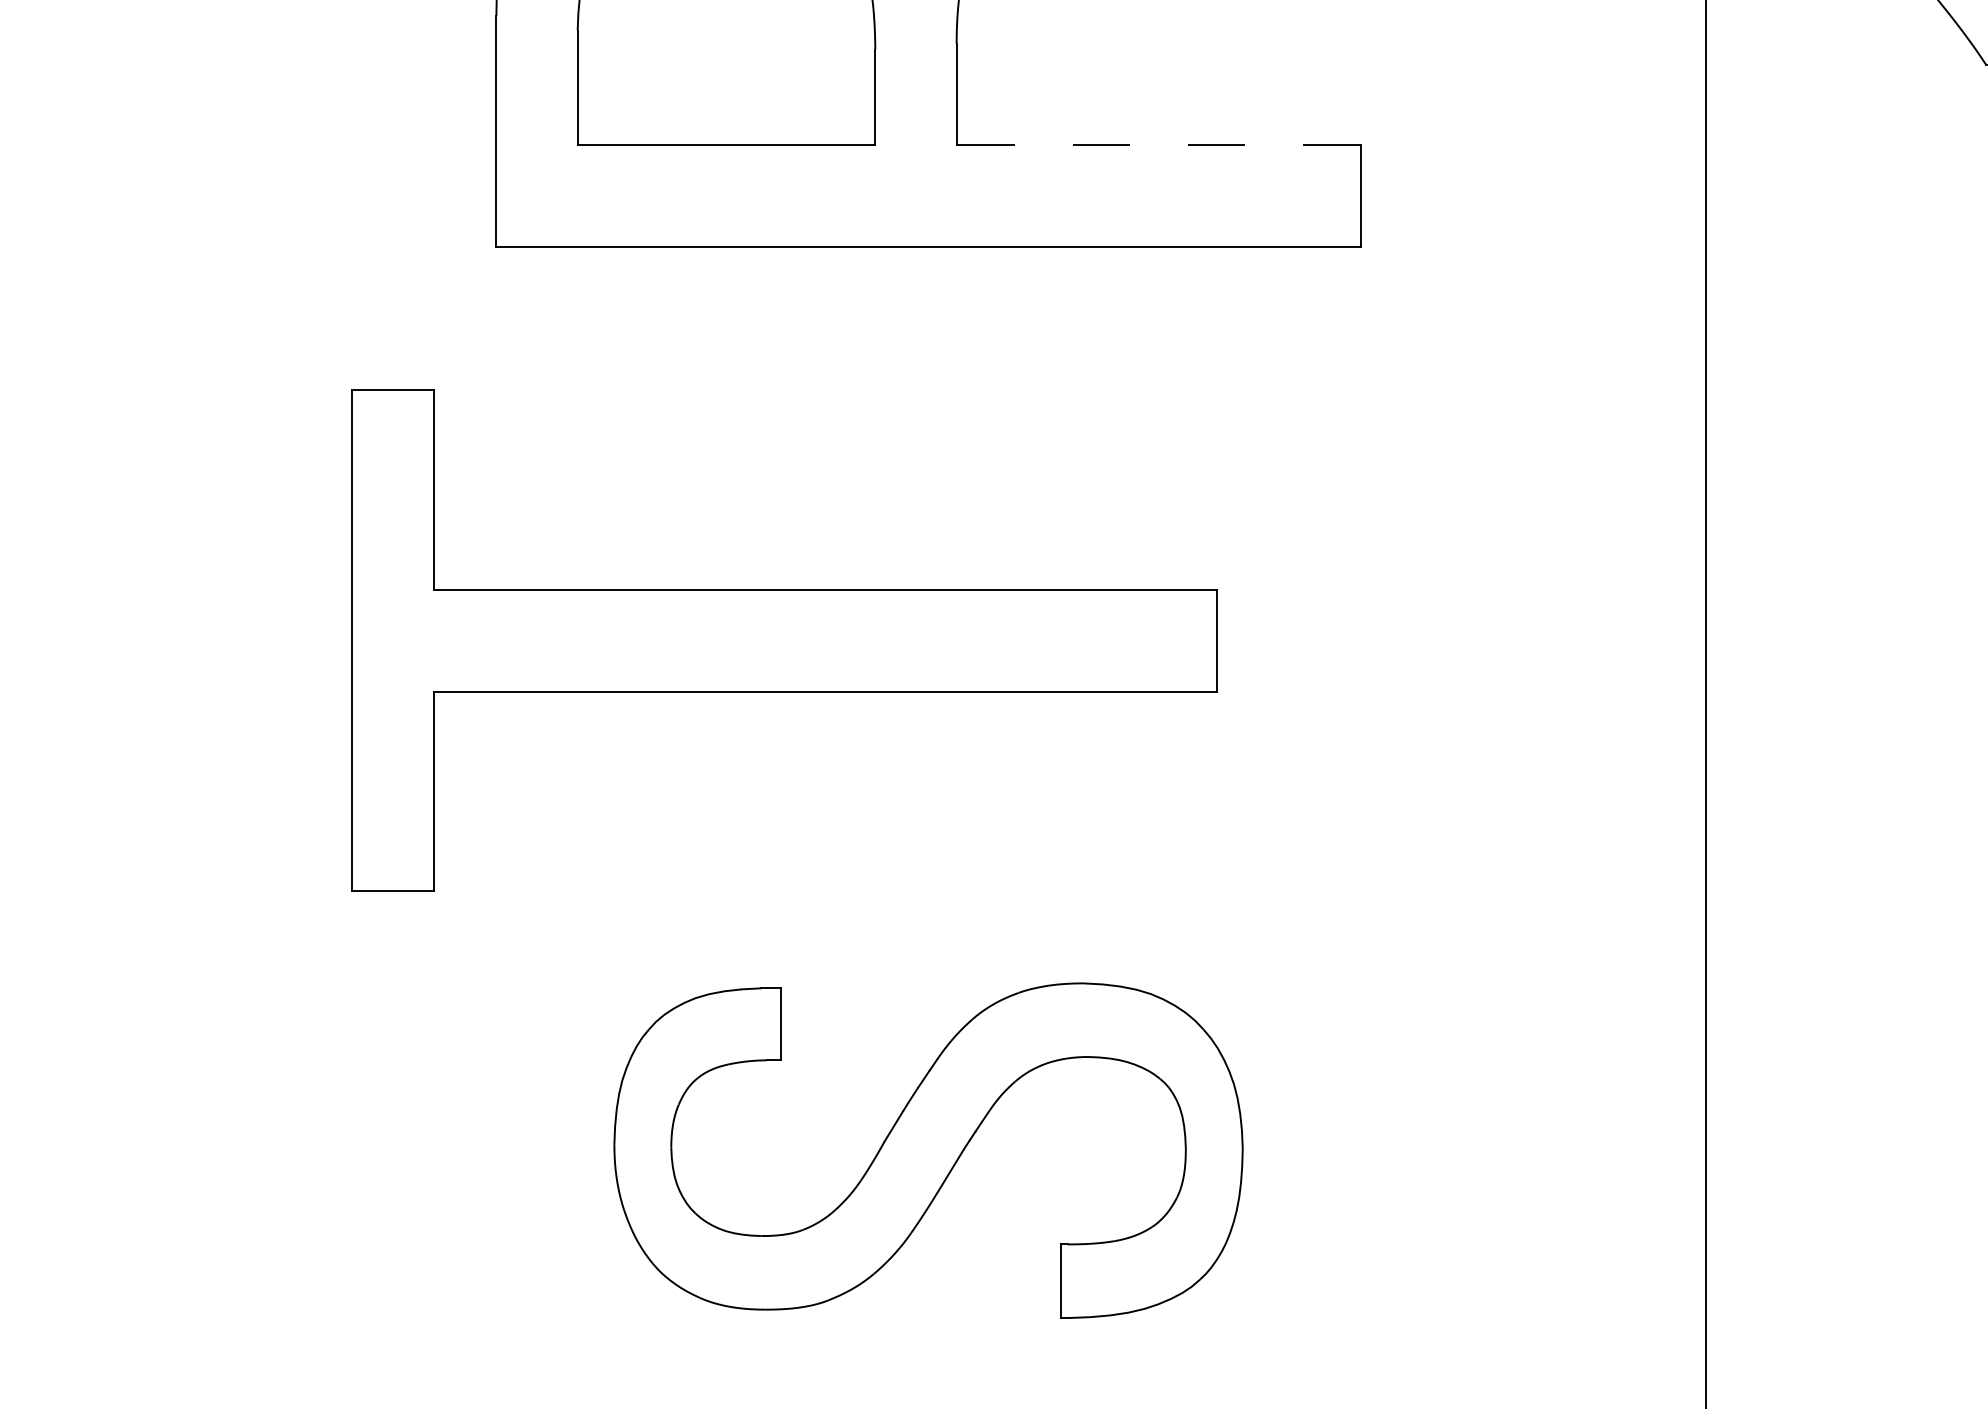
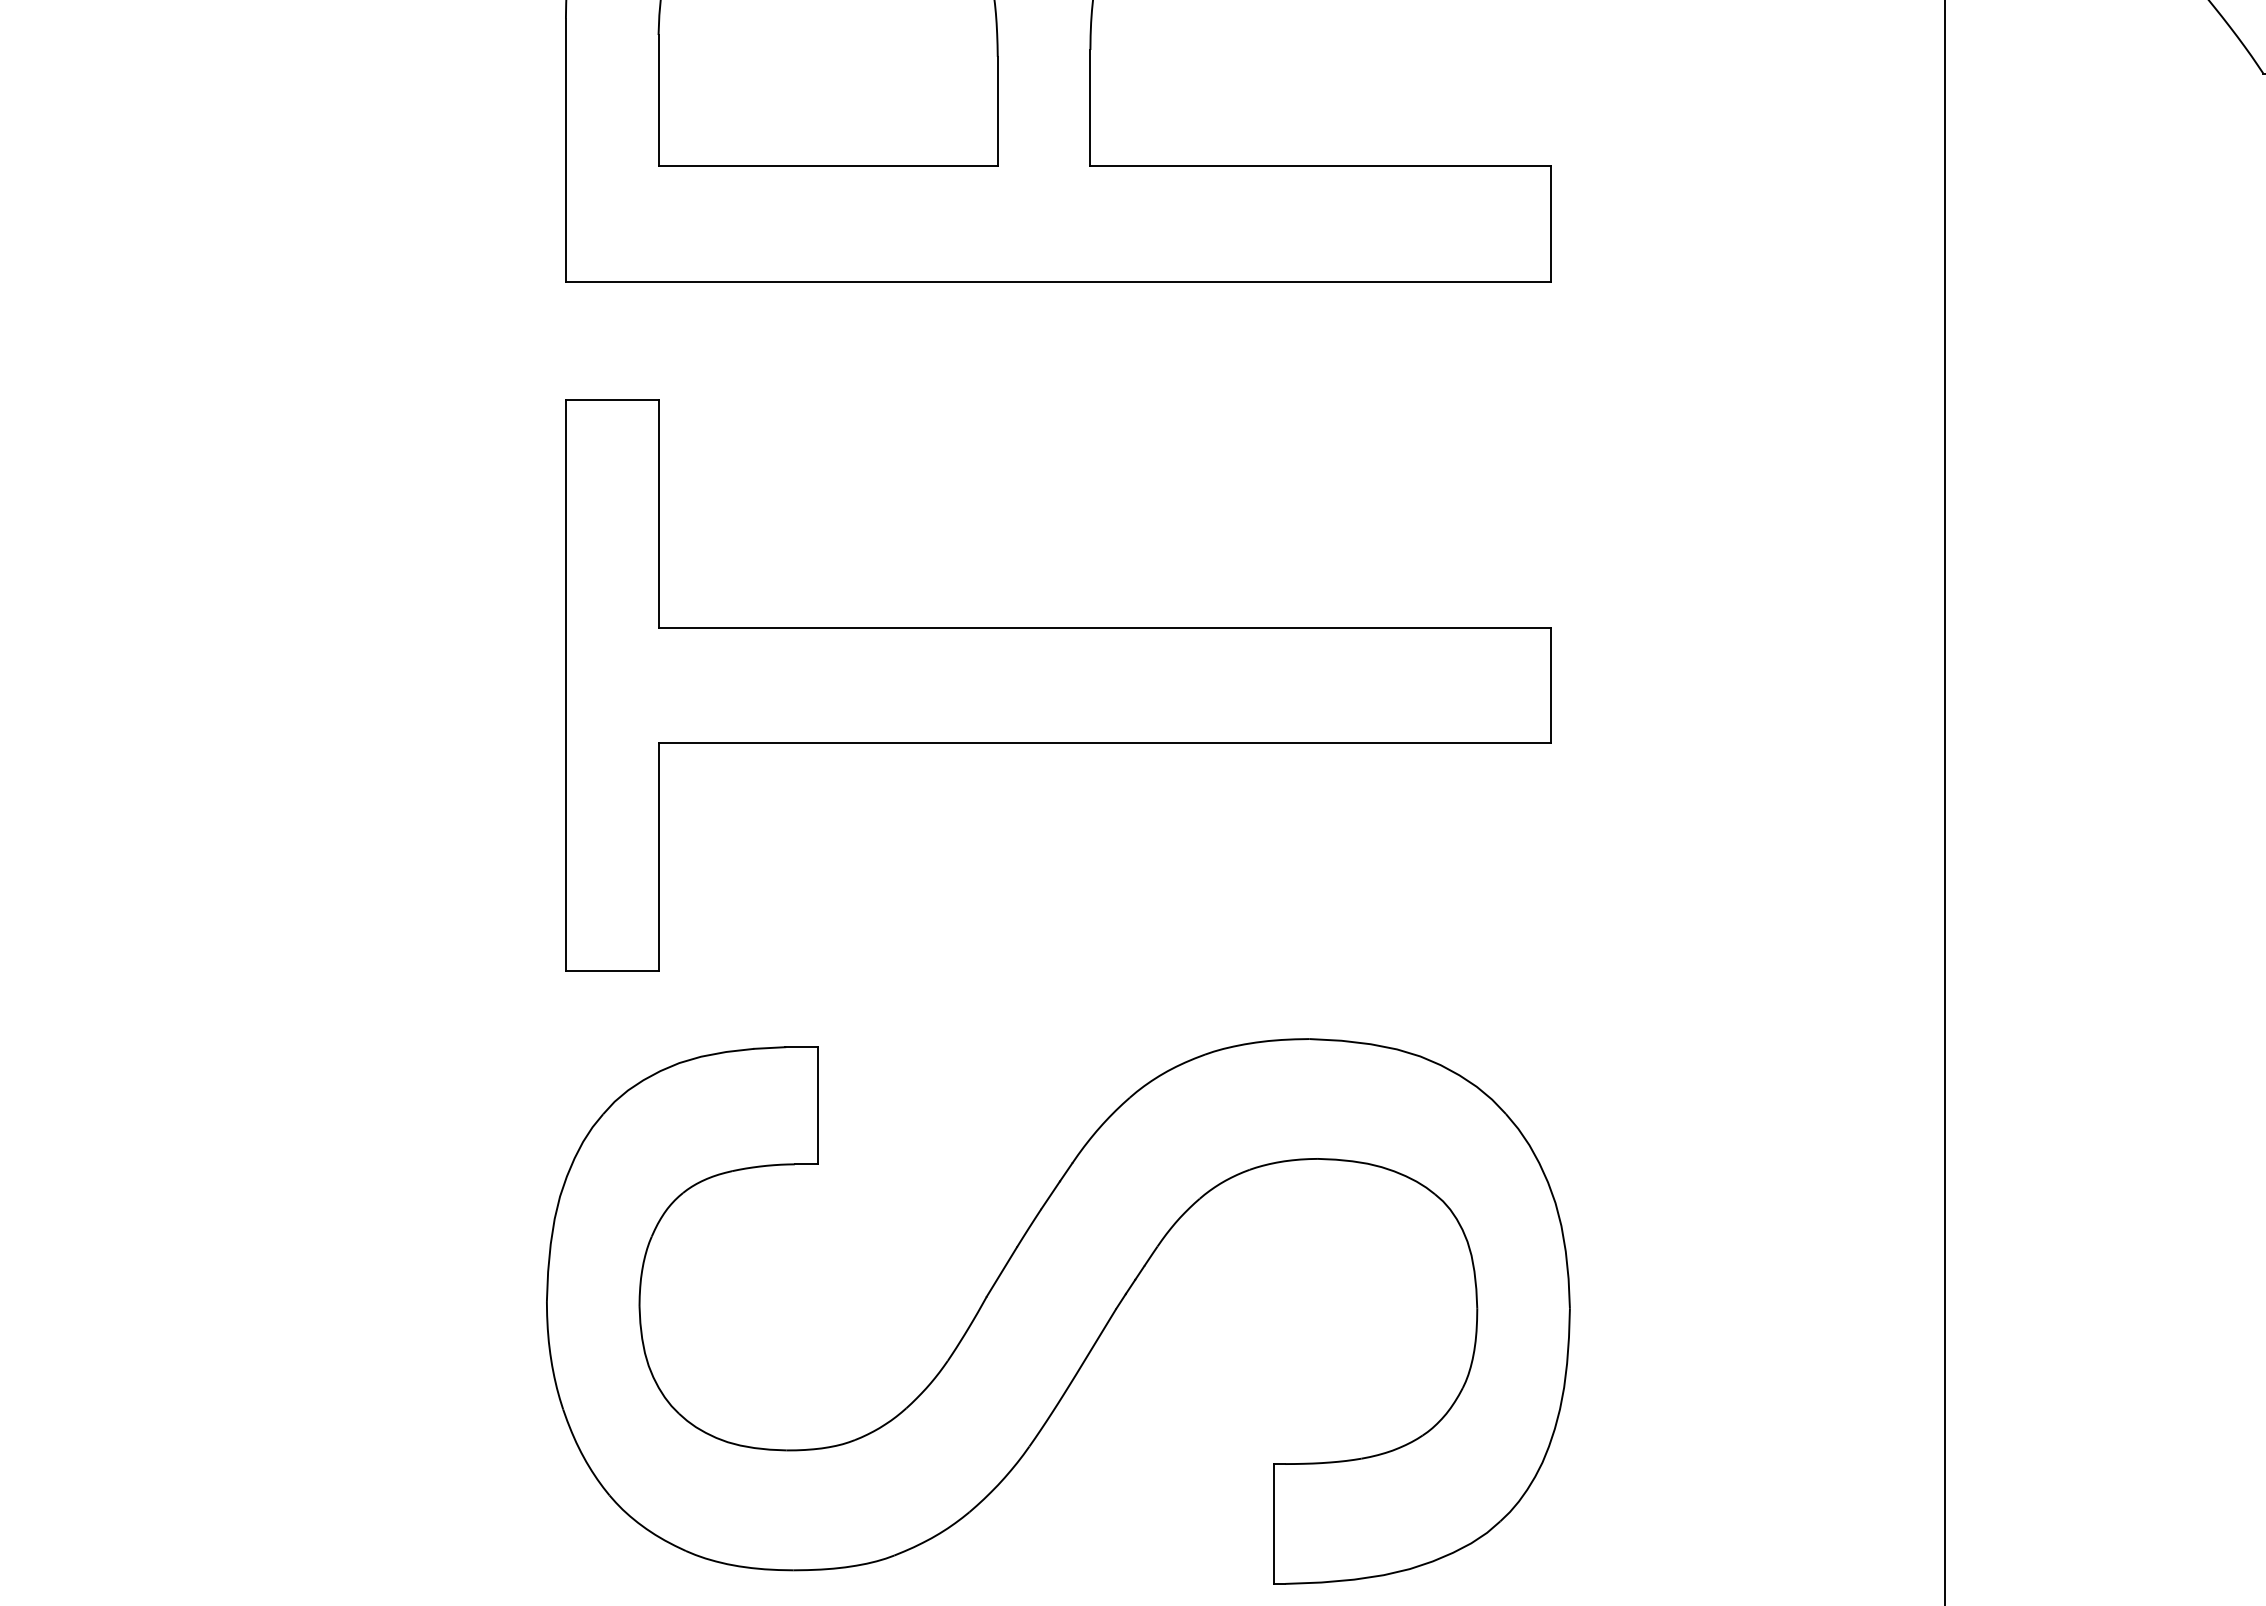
line: (1158, 145) -> (1320, 165), dashed -> solid
part: (784, 640) -> (1058, 685), moved
part: (928, 1150) -> (1058, 1311), size x1.43

